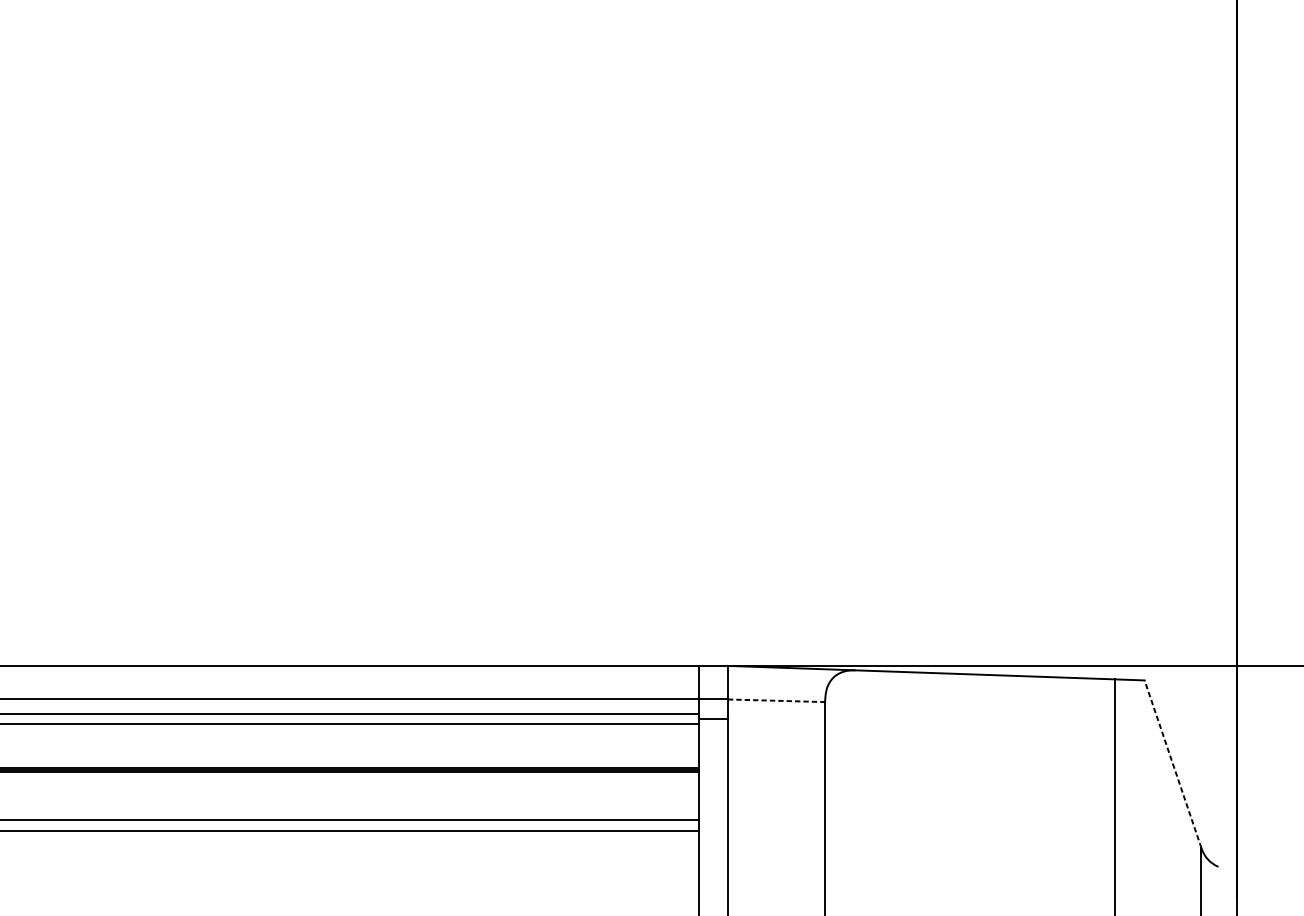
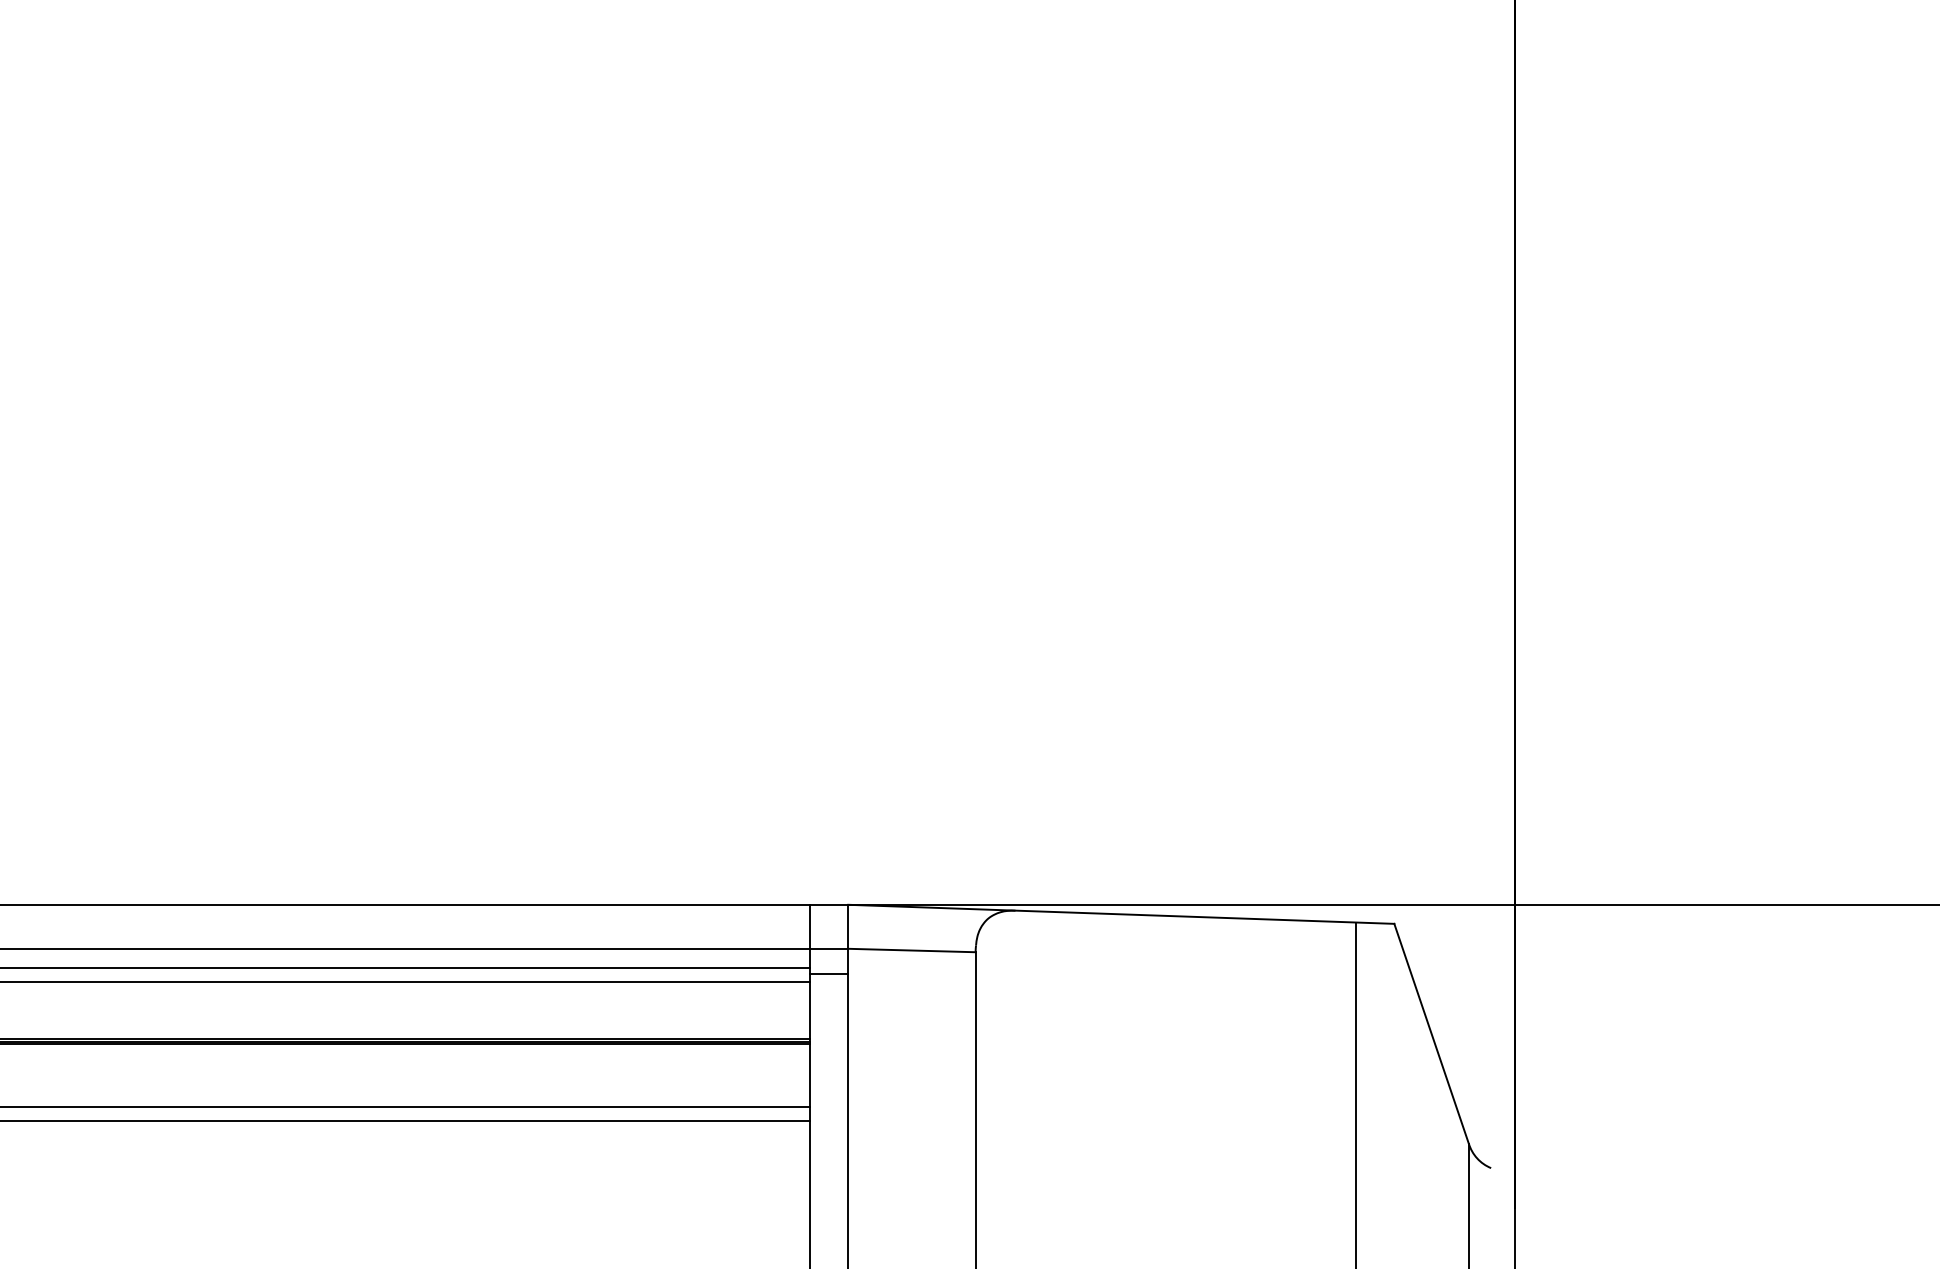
line: (776, 700) -> (911, 950), dashed -> solid
line: (1172, 764) -> (1431, 1033), dashed -> solid

